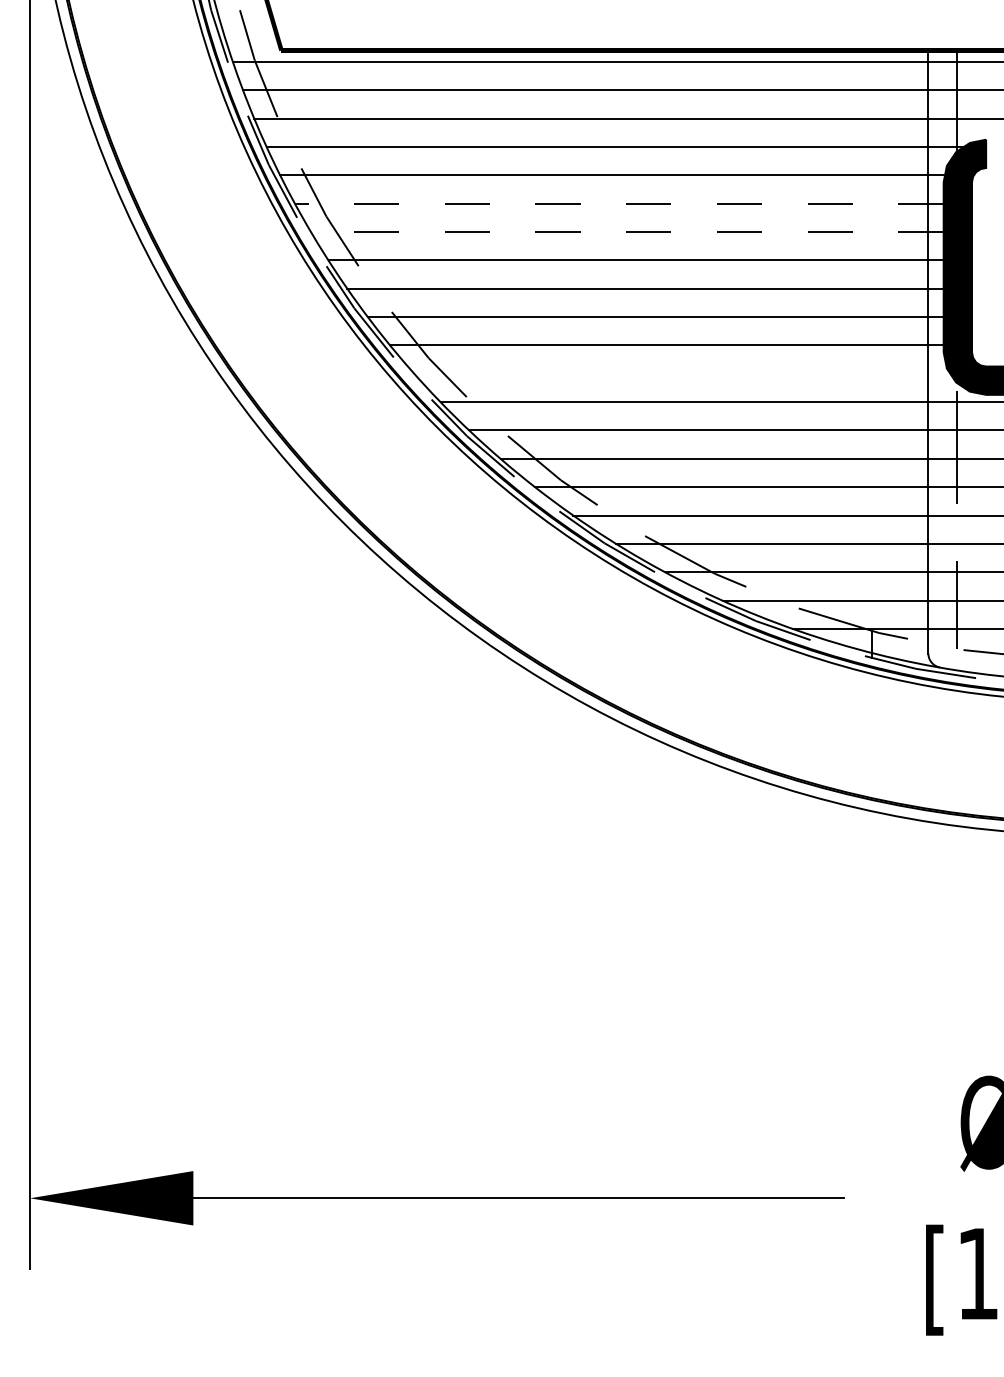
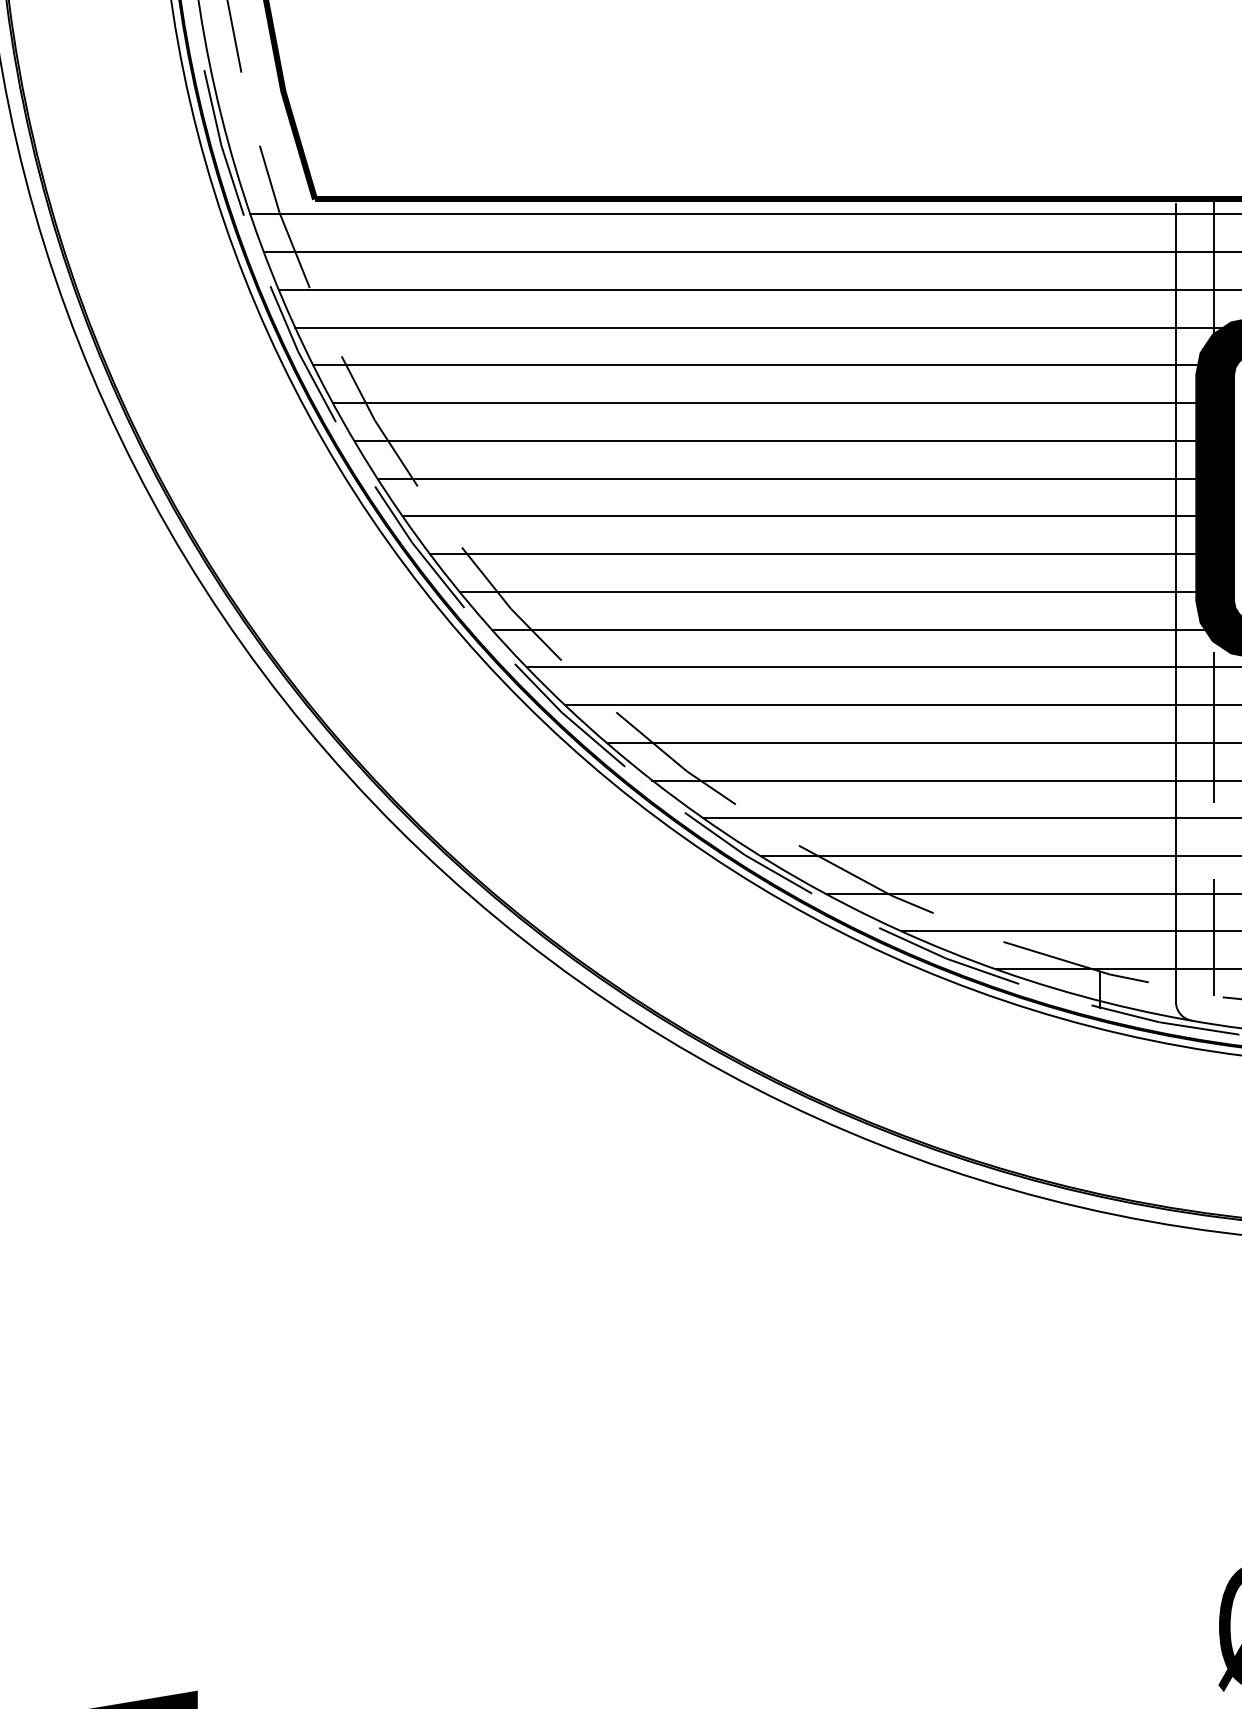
line: (618, 203) -> (763, 403), dashed -> solid
line: (626, 231) -> (774, 440), dashed -> solid
line: (682, 373) -> (848, 629), added

